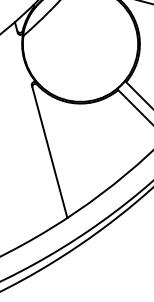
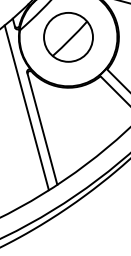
part: (80, 44) -> (68, 37), added
line: (31, 126) -> (26, 107), added

